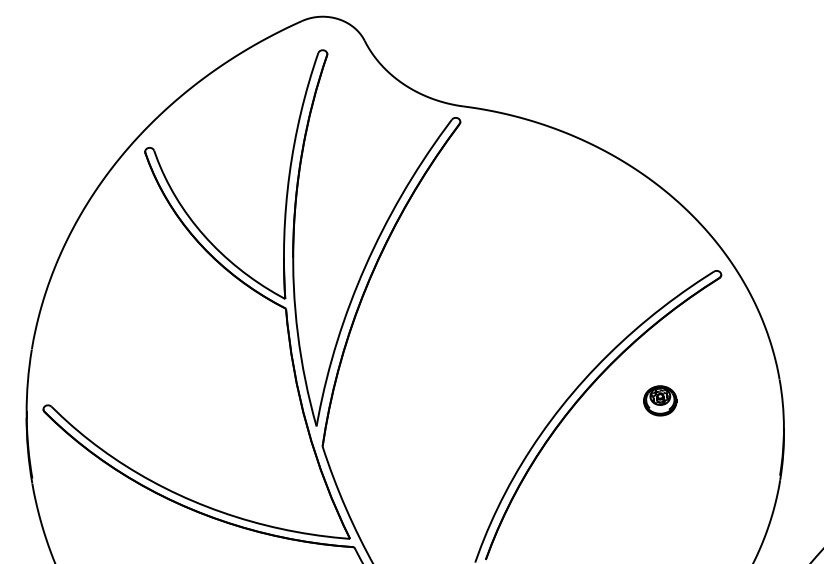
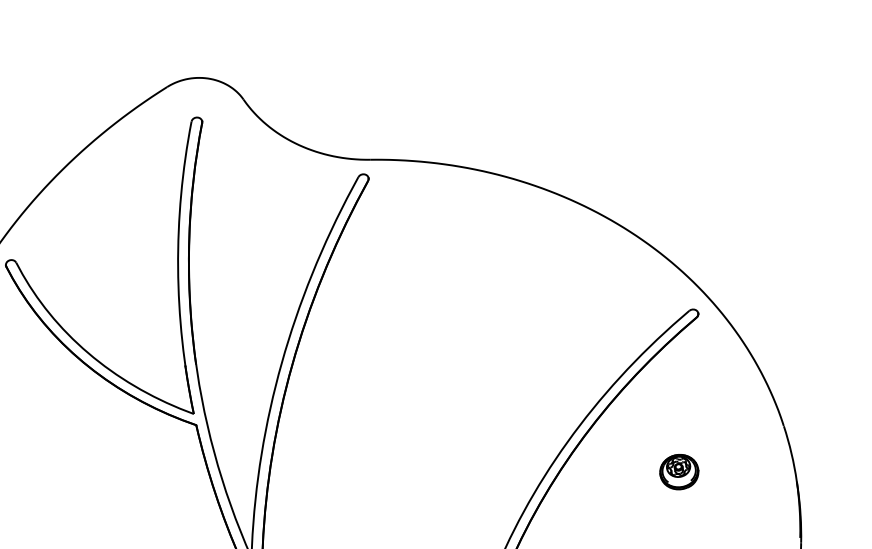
part: (660, 400) -> (679, 471), moved

